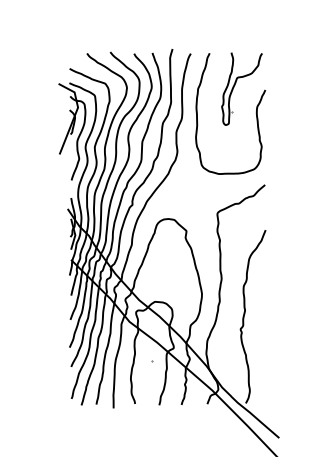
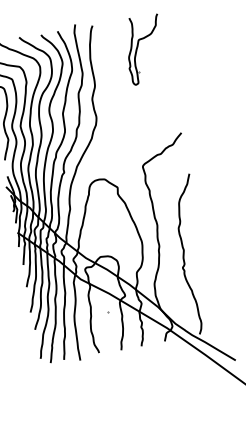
curve: (255, 113) -> (161, 69), removed

